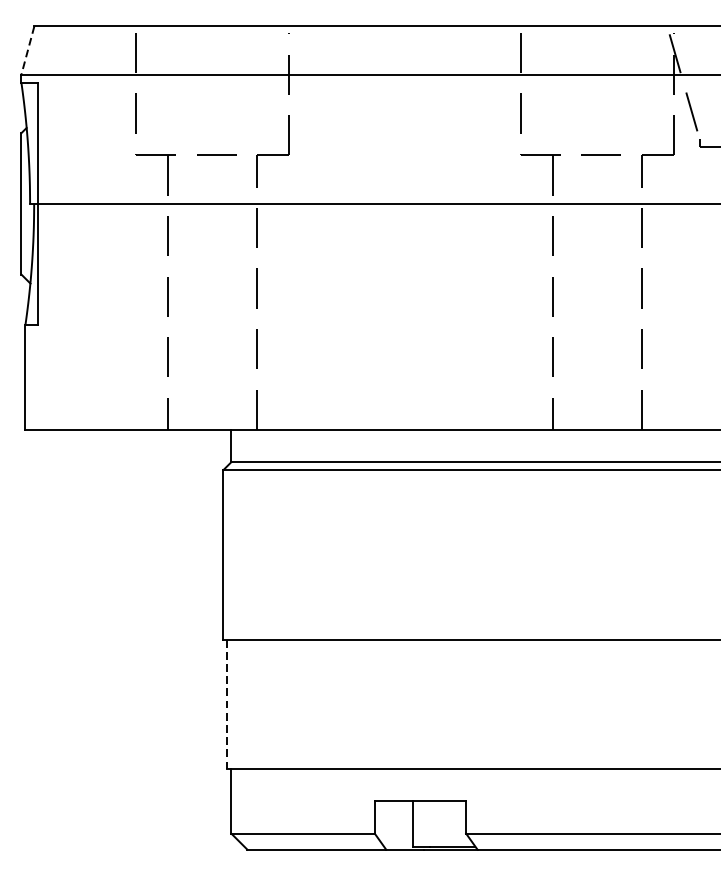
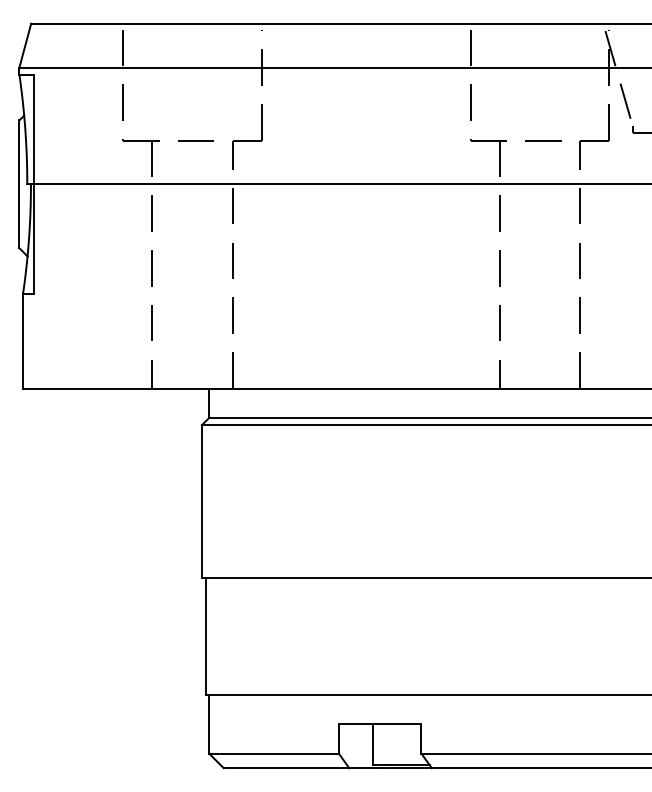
line: (28, 50) -> (25, 45), dashed -> solid
line: (227, 705) -> (205, 637), dashed -> solid

